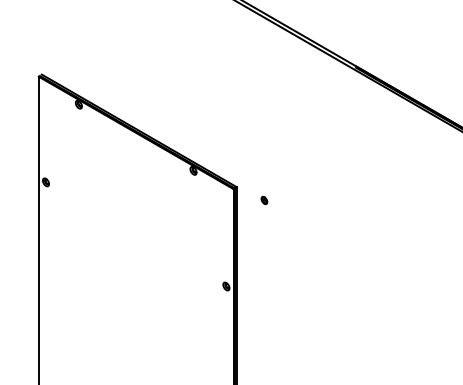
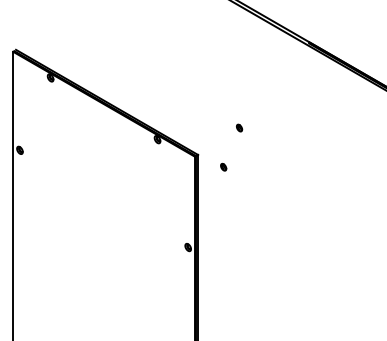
part: (281, 158) -> (239, 128), added

